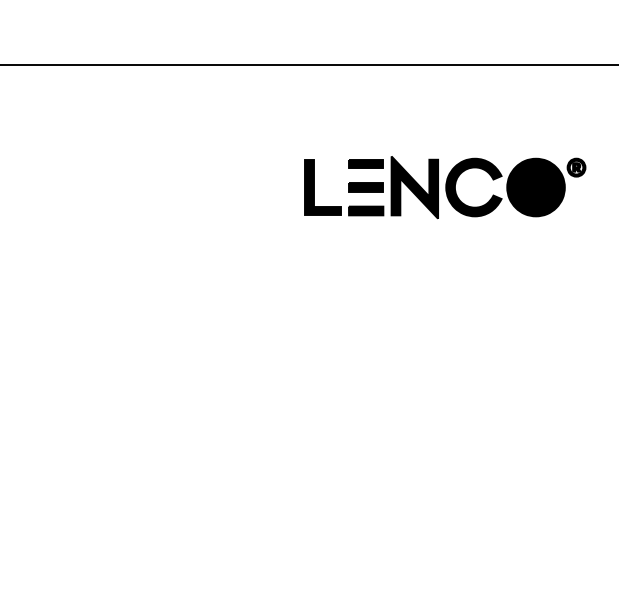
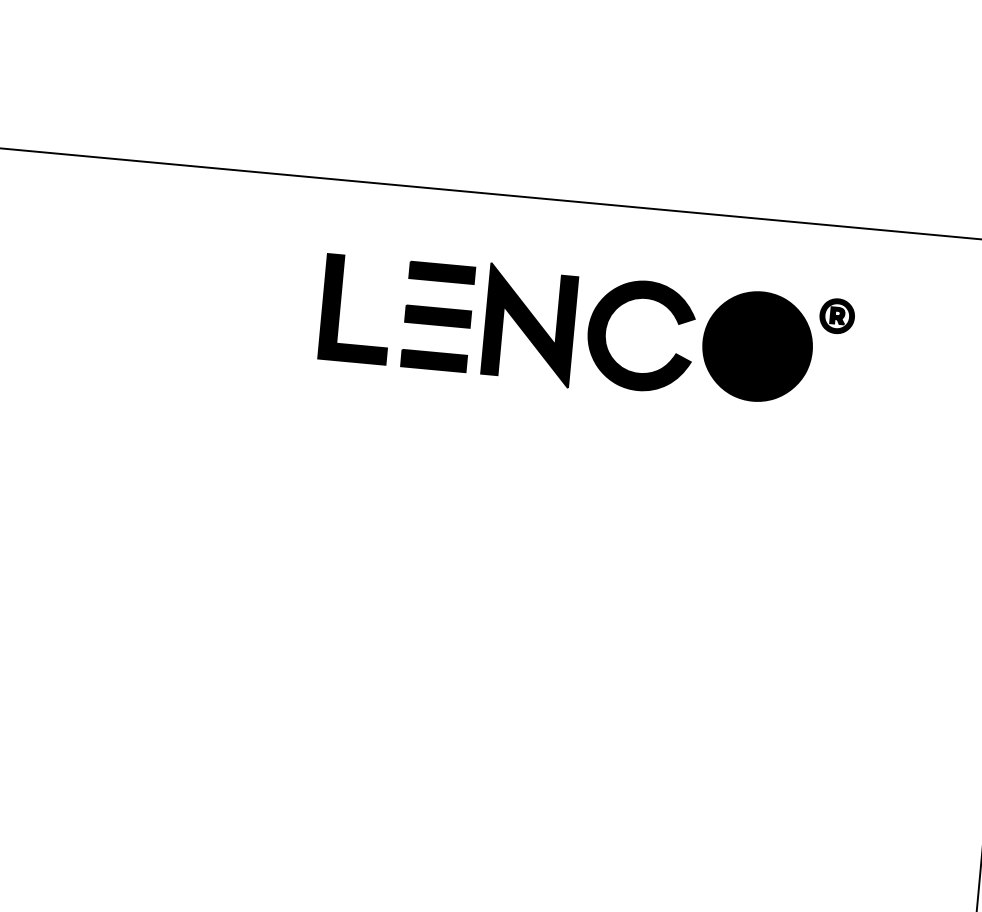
part: (445, 187) -> (587, 330), moved

